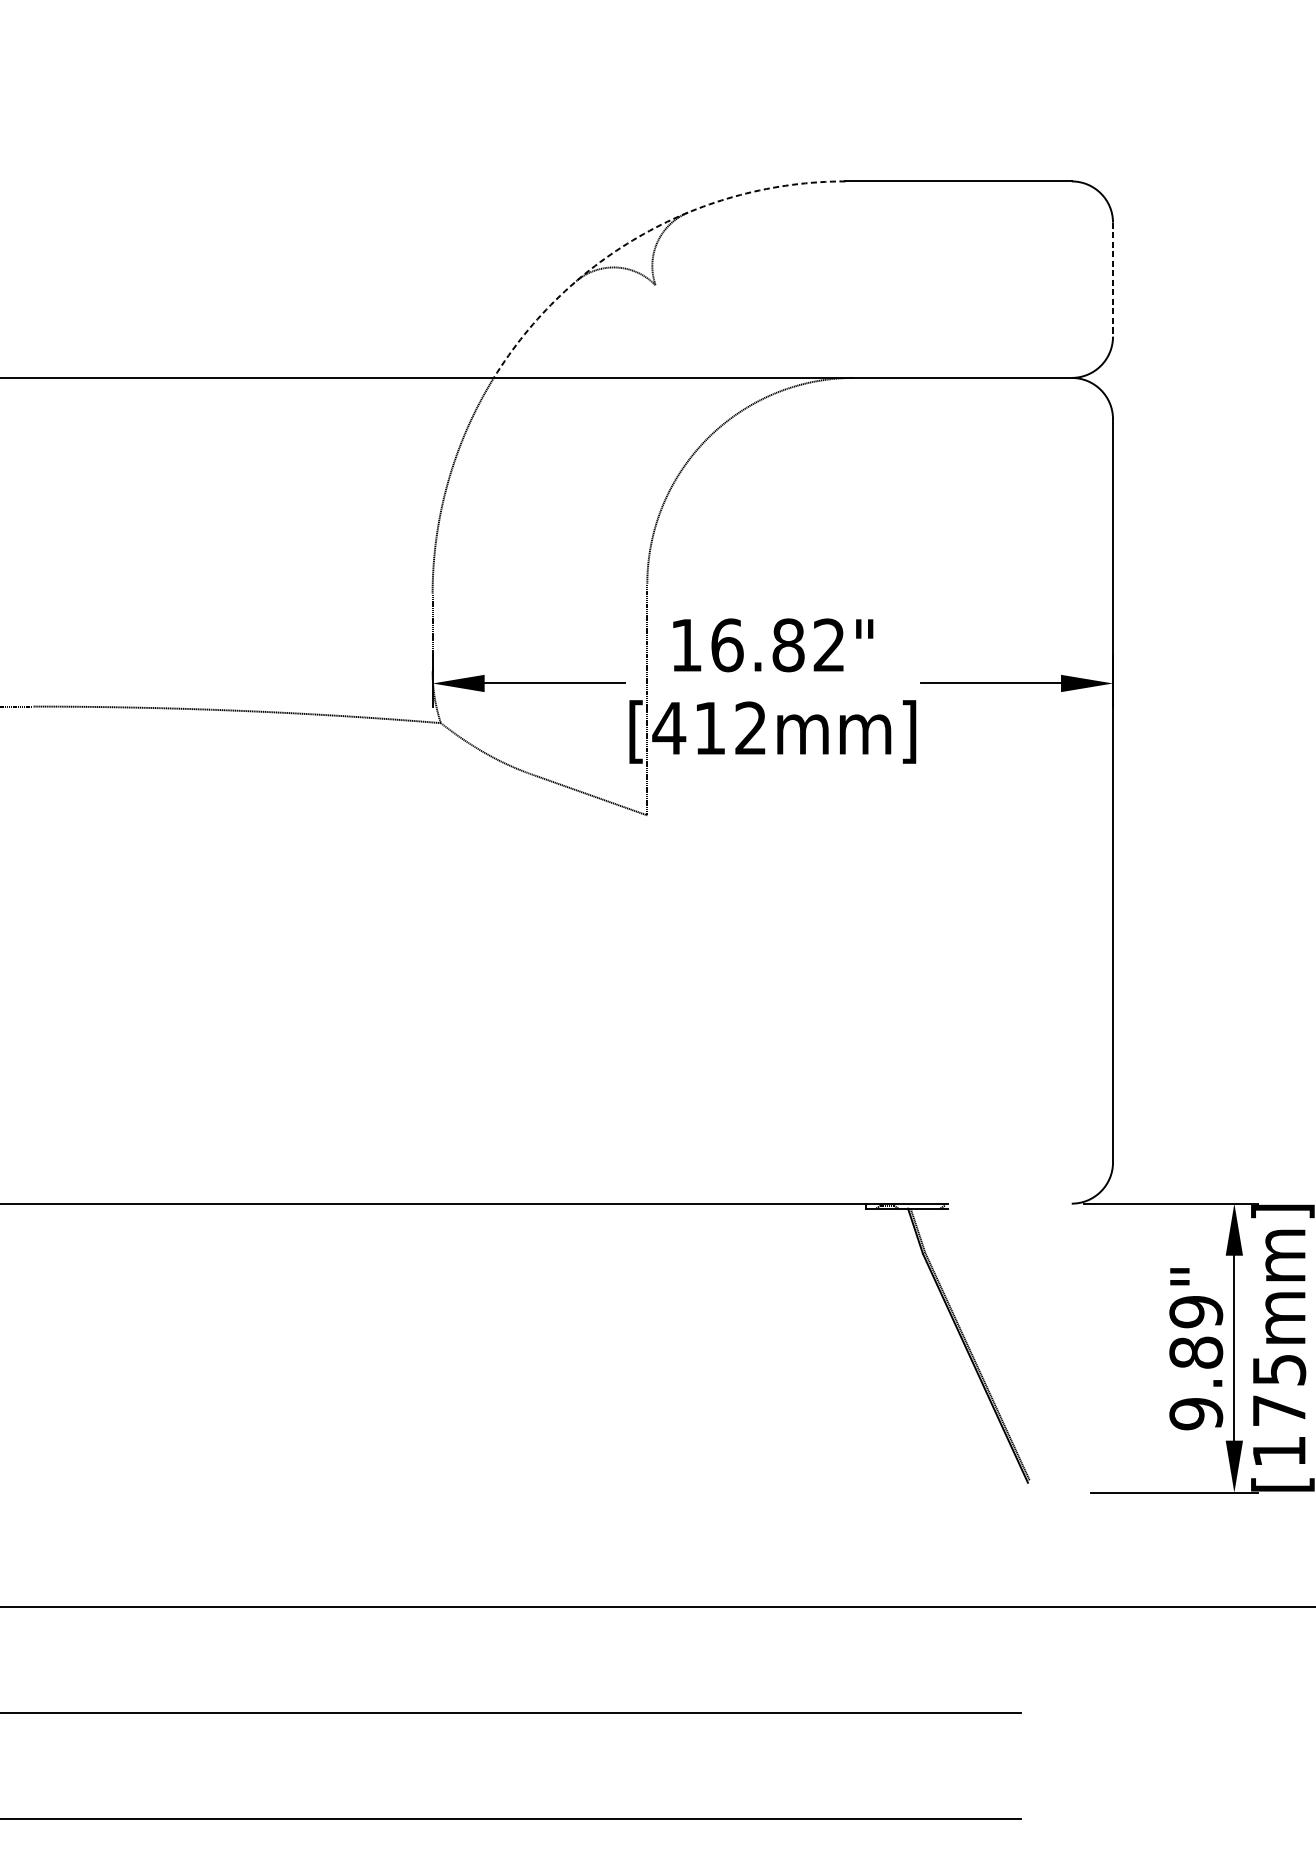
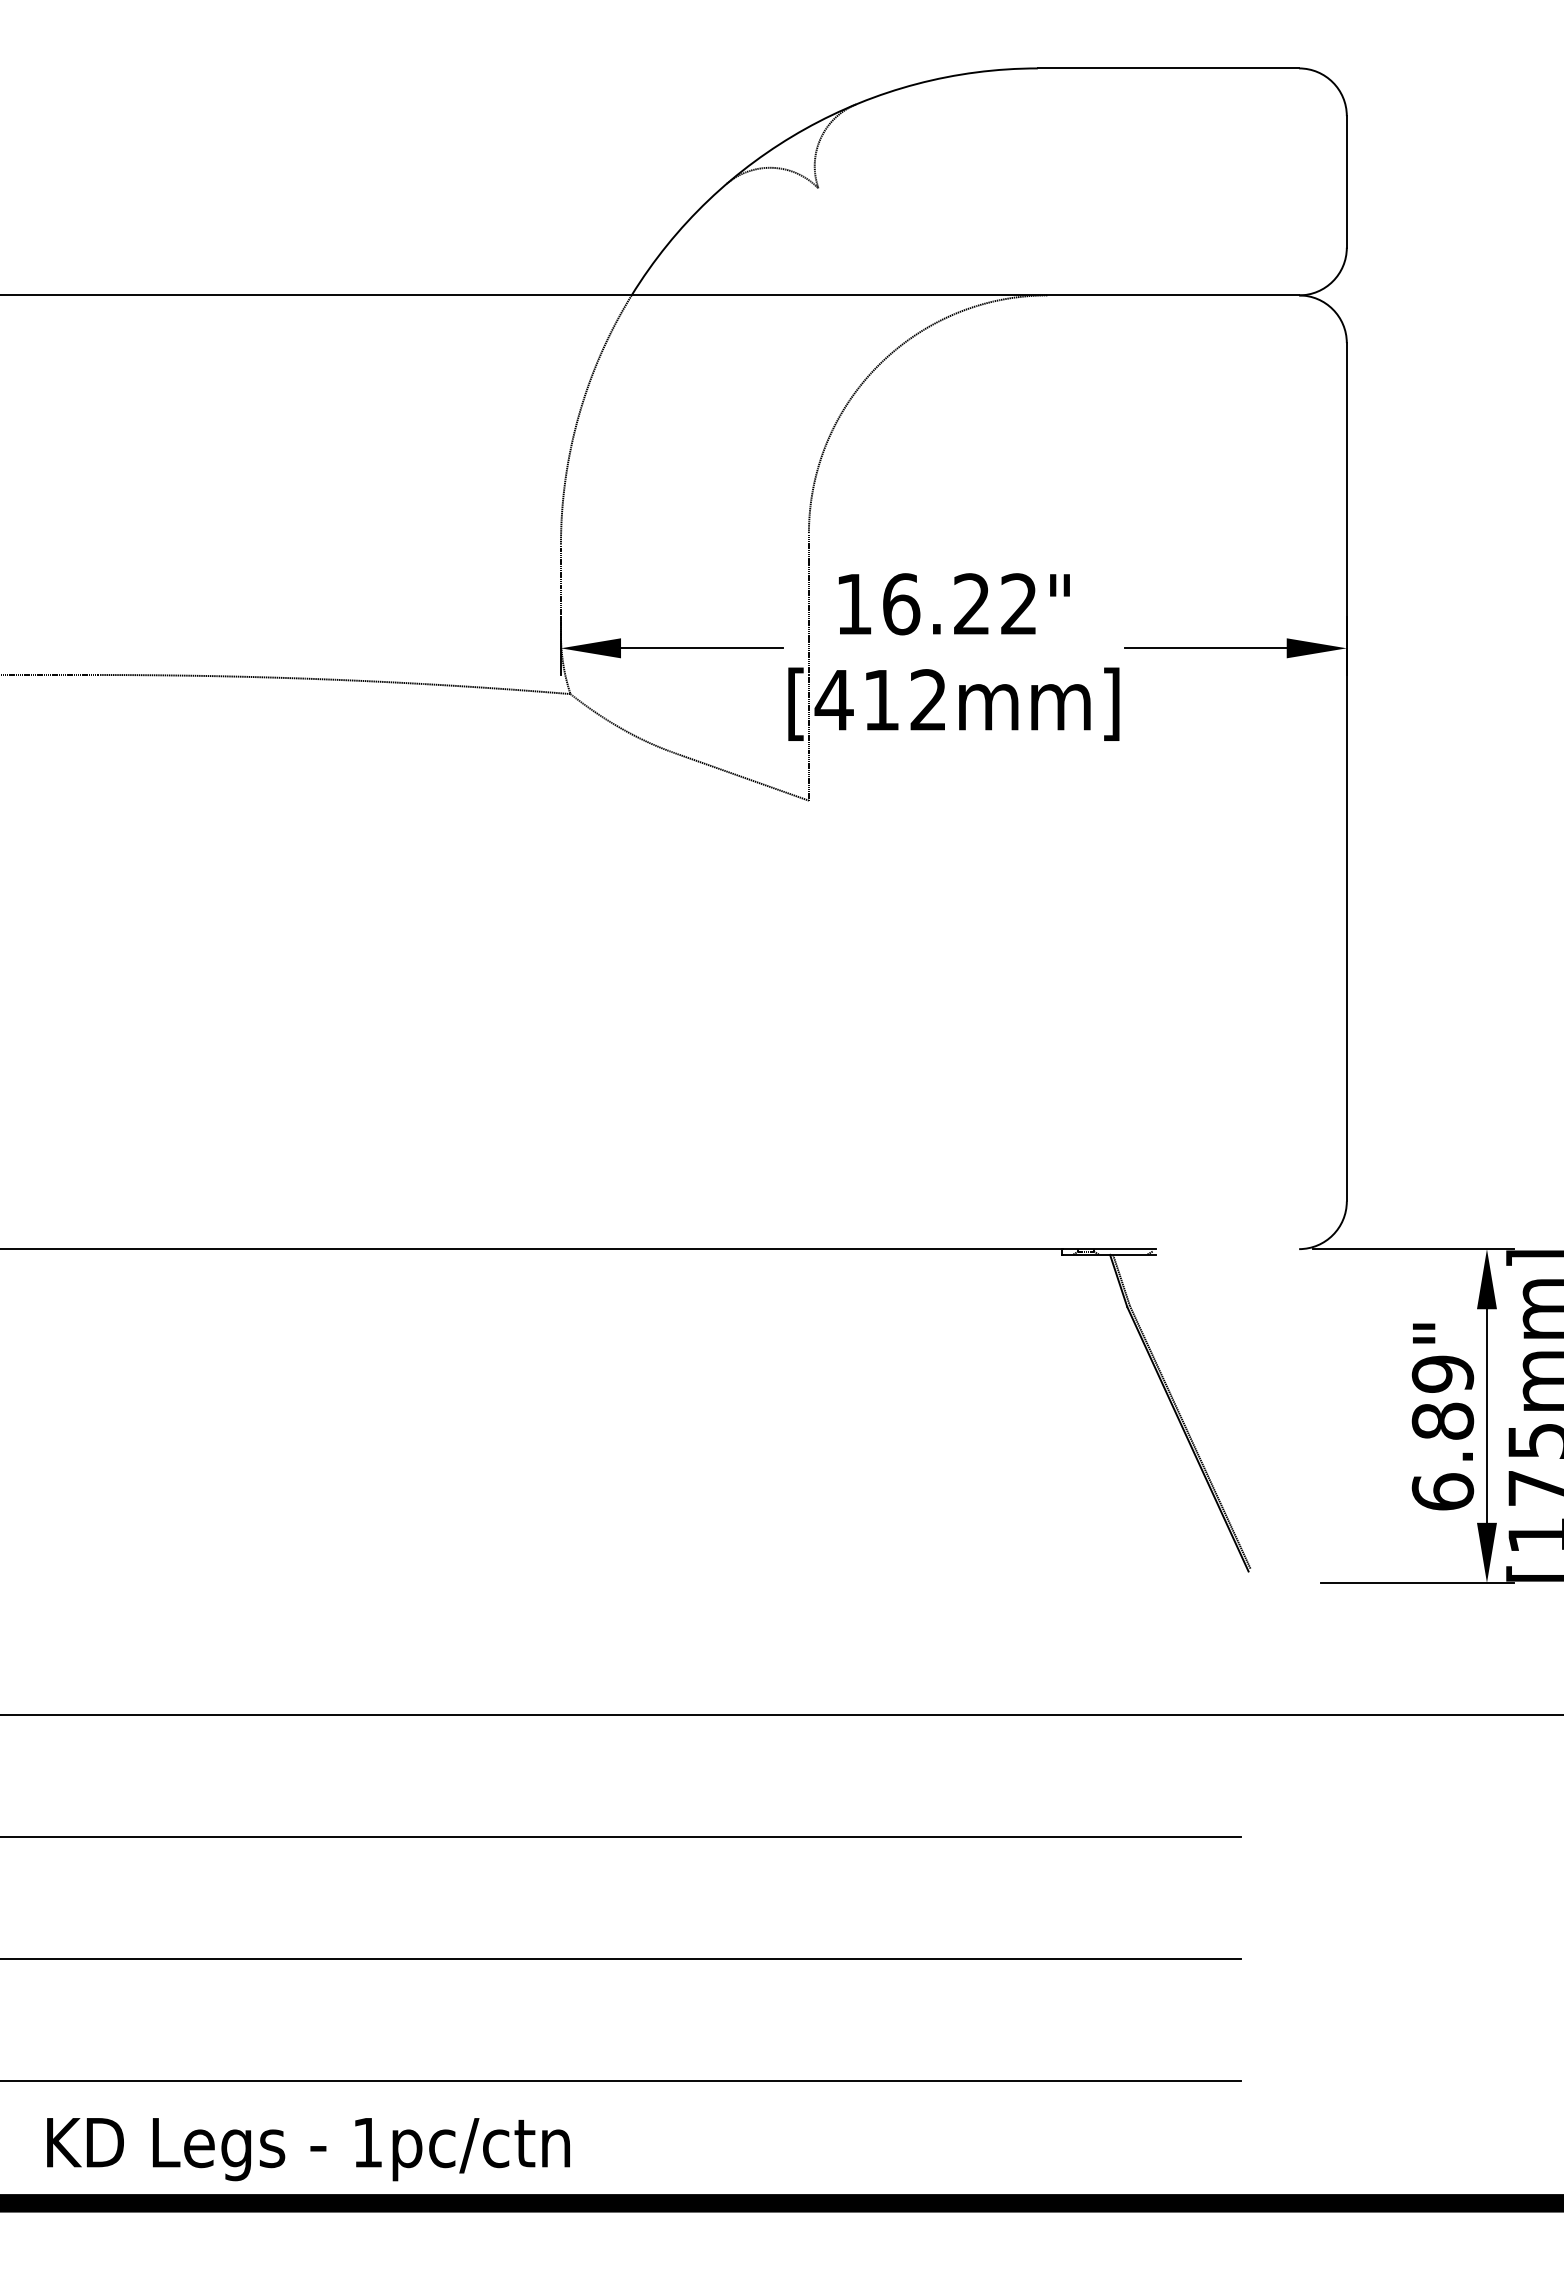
arc: (644, 234) -> (805, 129), dashed -> solid
line: (1112, 279) -> (1346, 181), dashed -> solid
text: (788, 645) -> (971, 604), 16.82" -> 16.22"
text: (1195, 1413) -> (1442, 1491), 9.89" -> 6.89"

